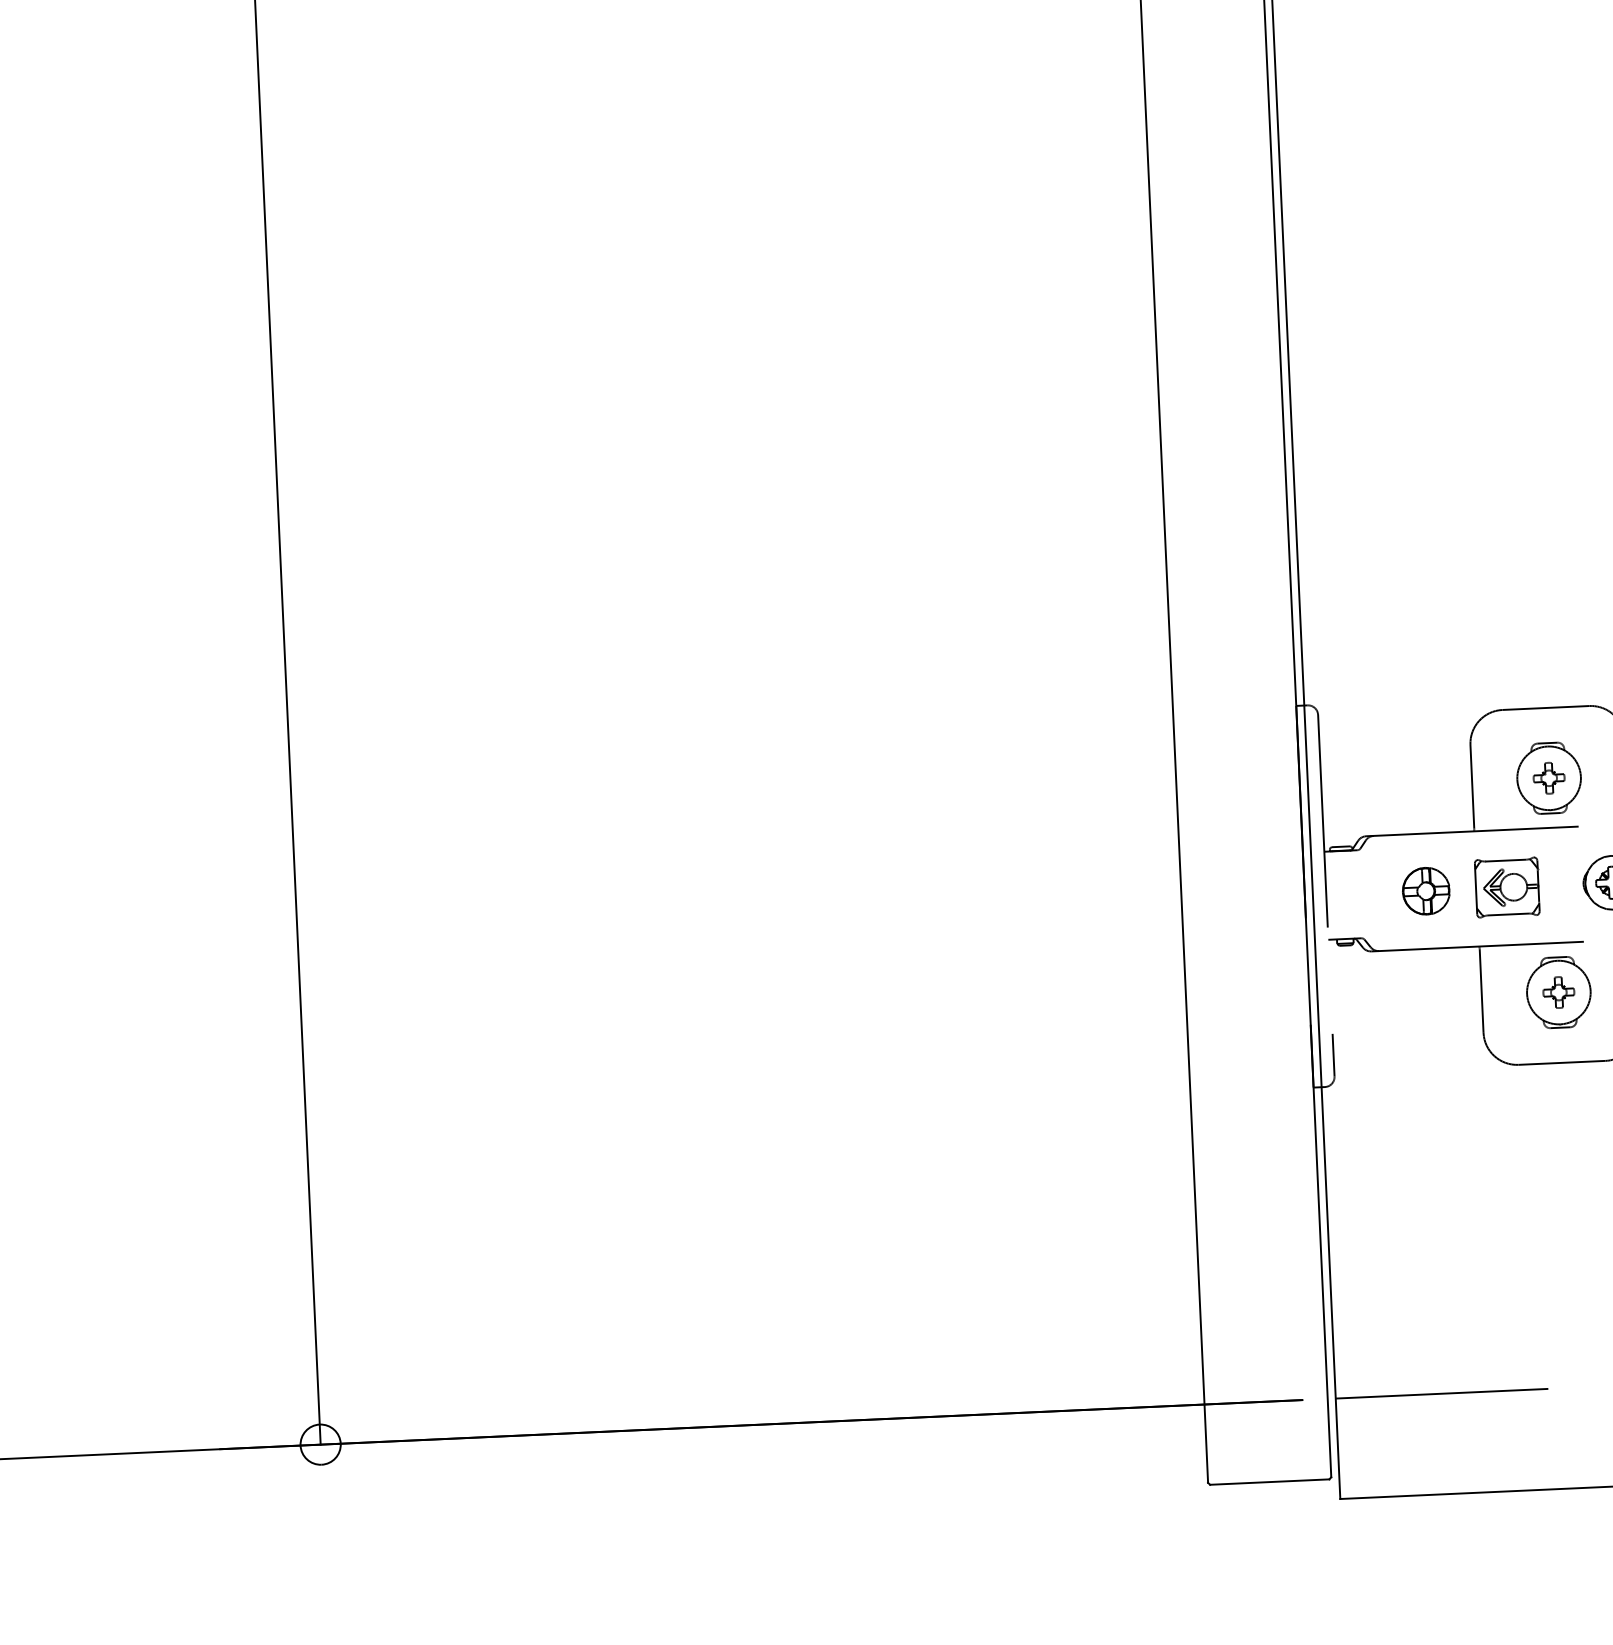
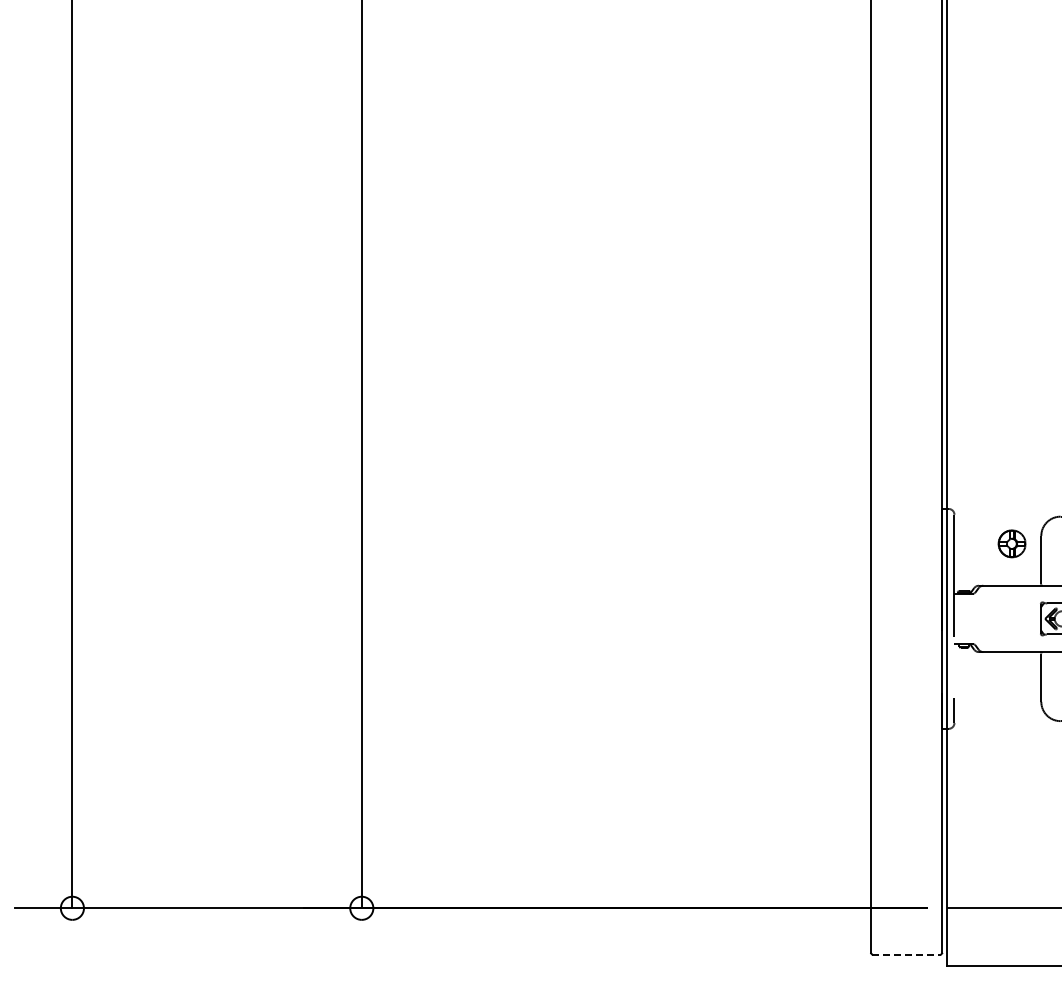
part: (1425, 890) -> (1011, 543), moved
line: (1271, 1481) -> (907, 954), solid -> dashed

